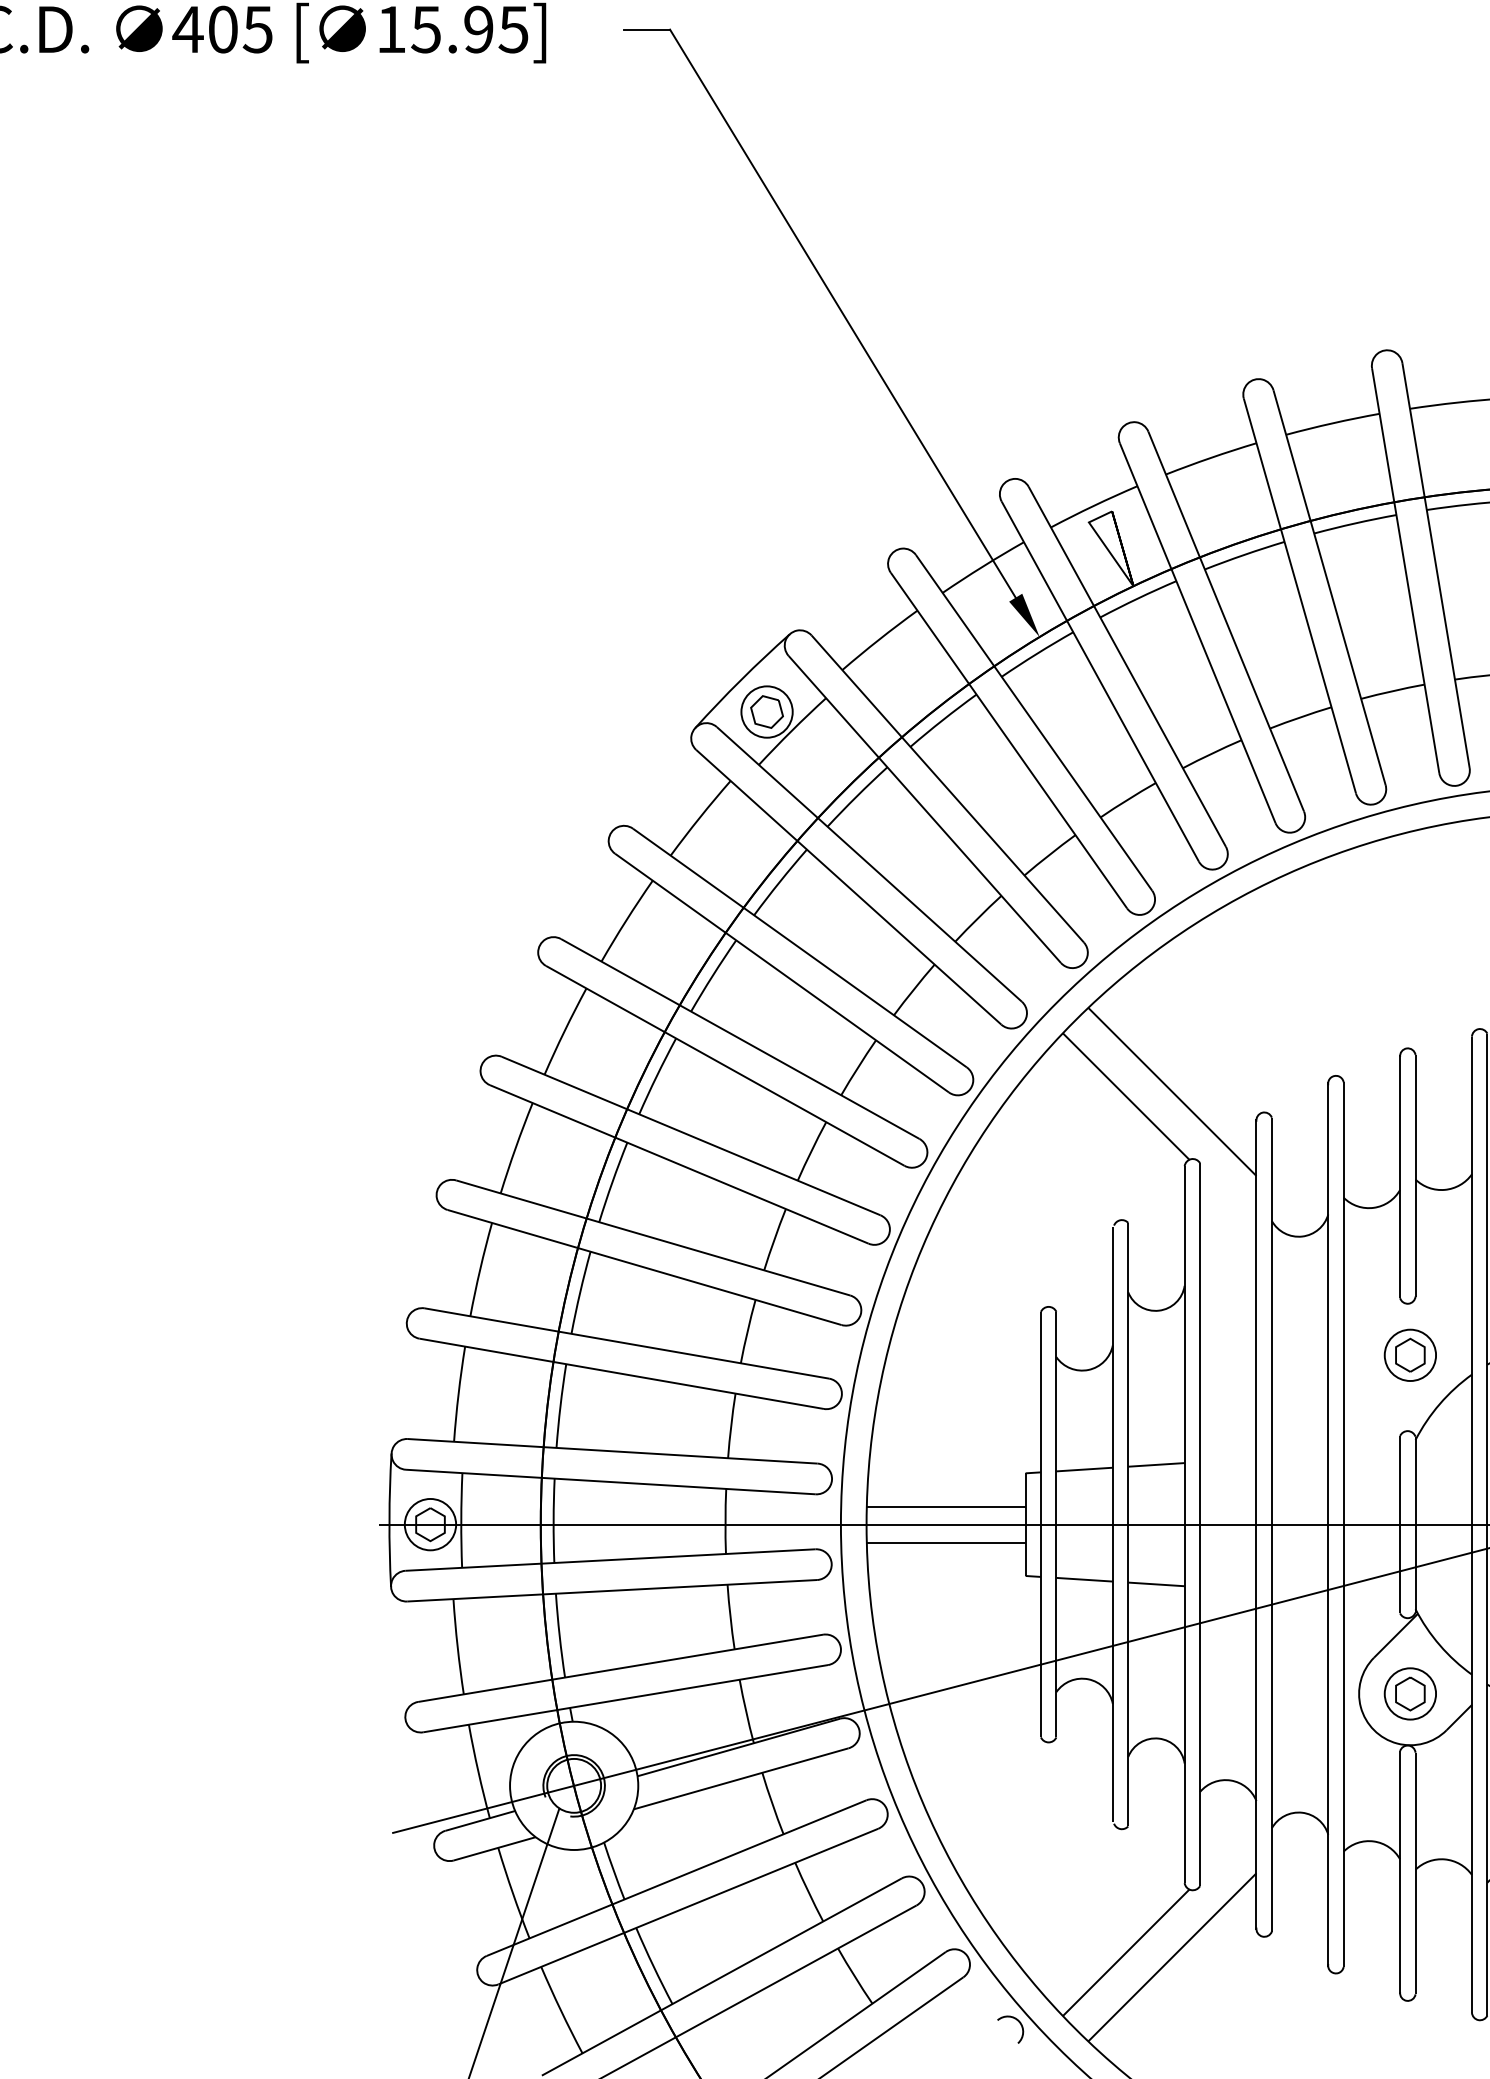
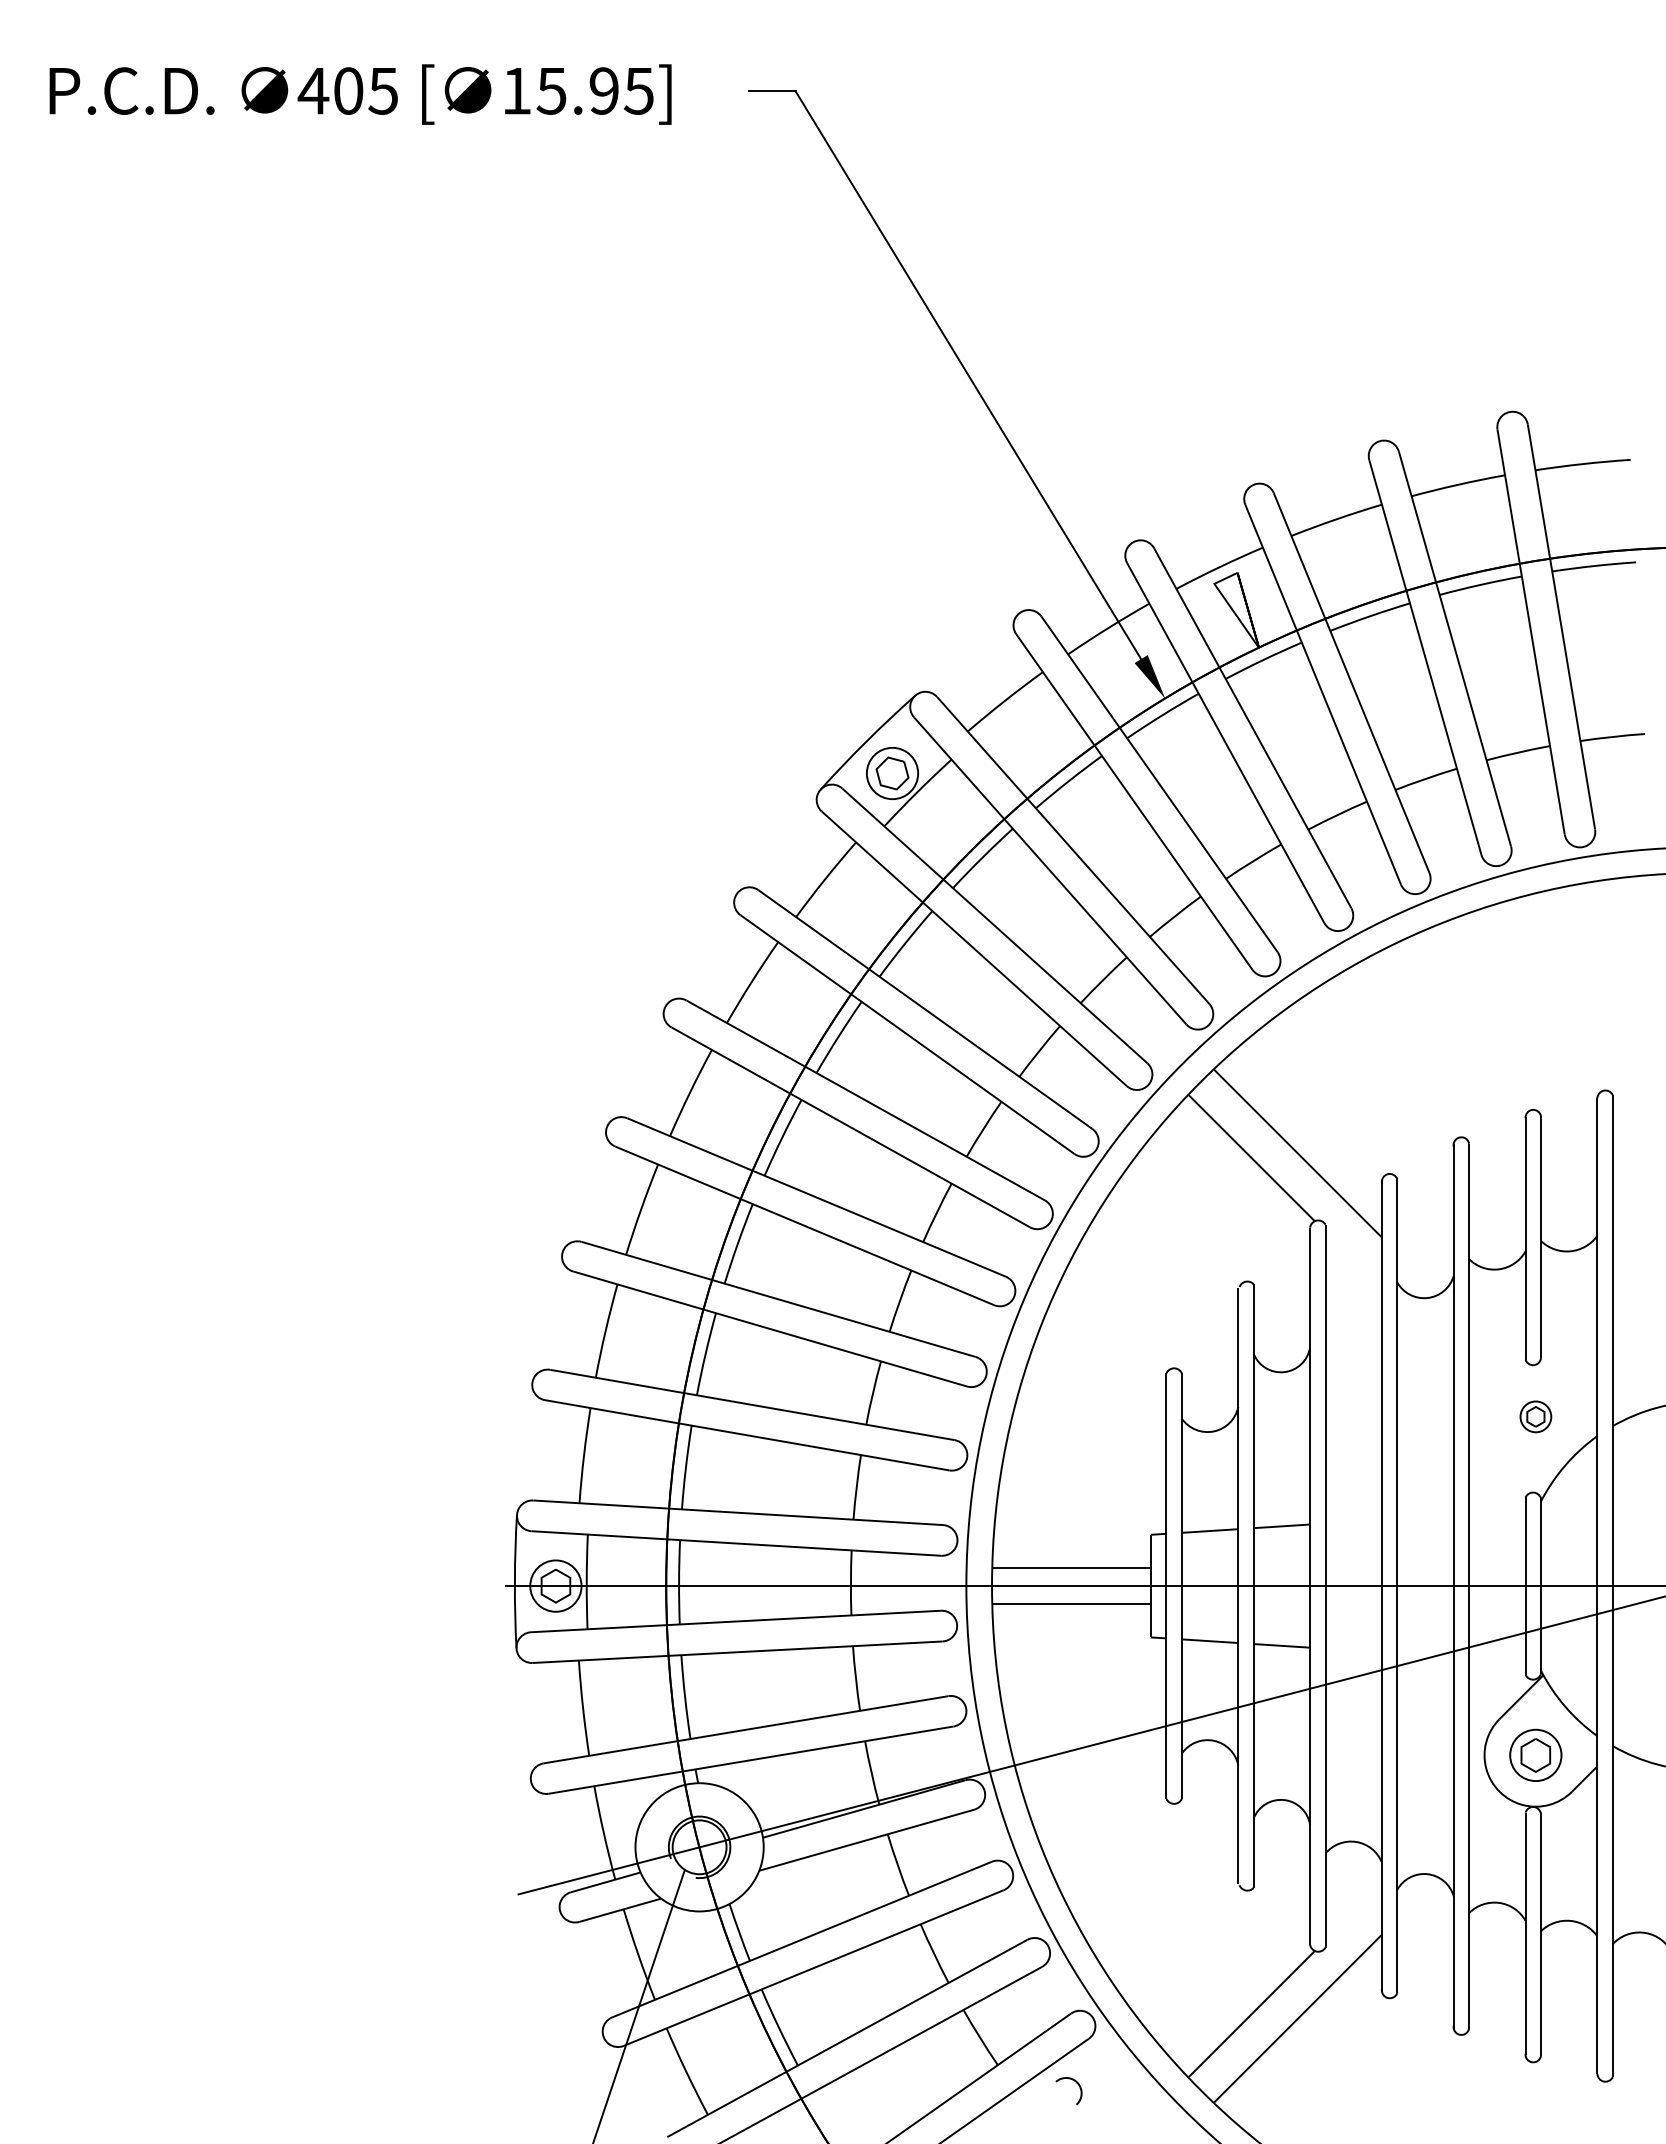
part: (1410, 1355) -> (1535, 1416), size x0.6
curve: (1018, 2022) -> (1076, 2083), moved

